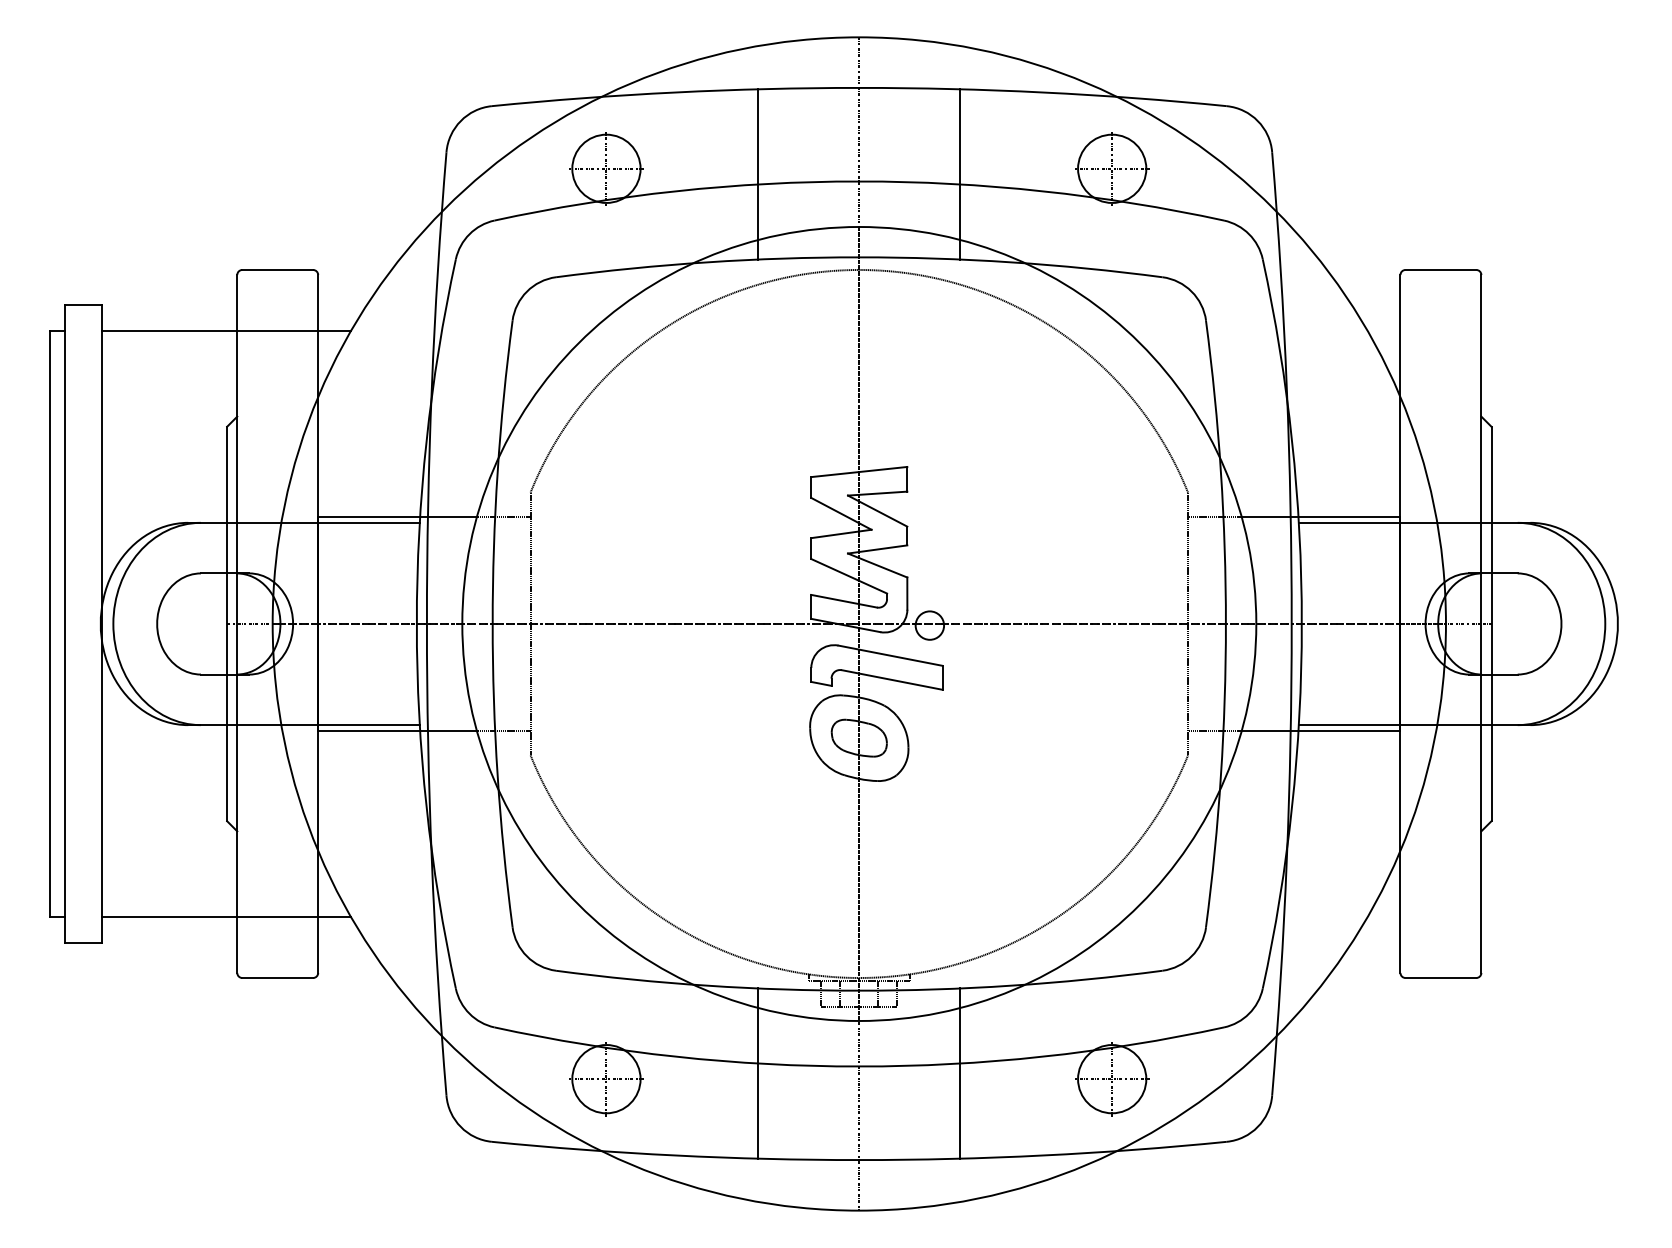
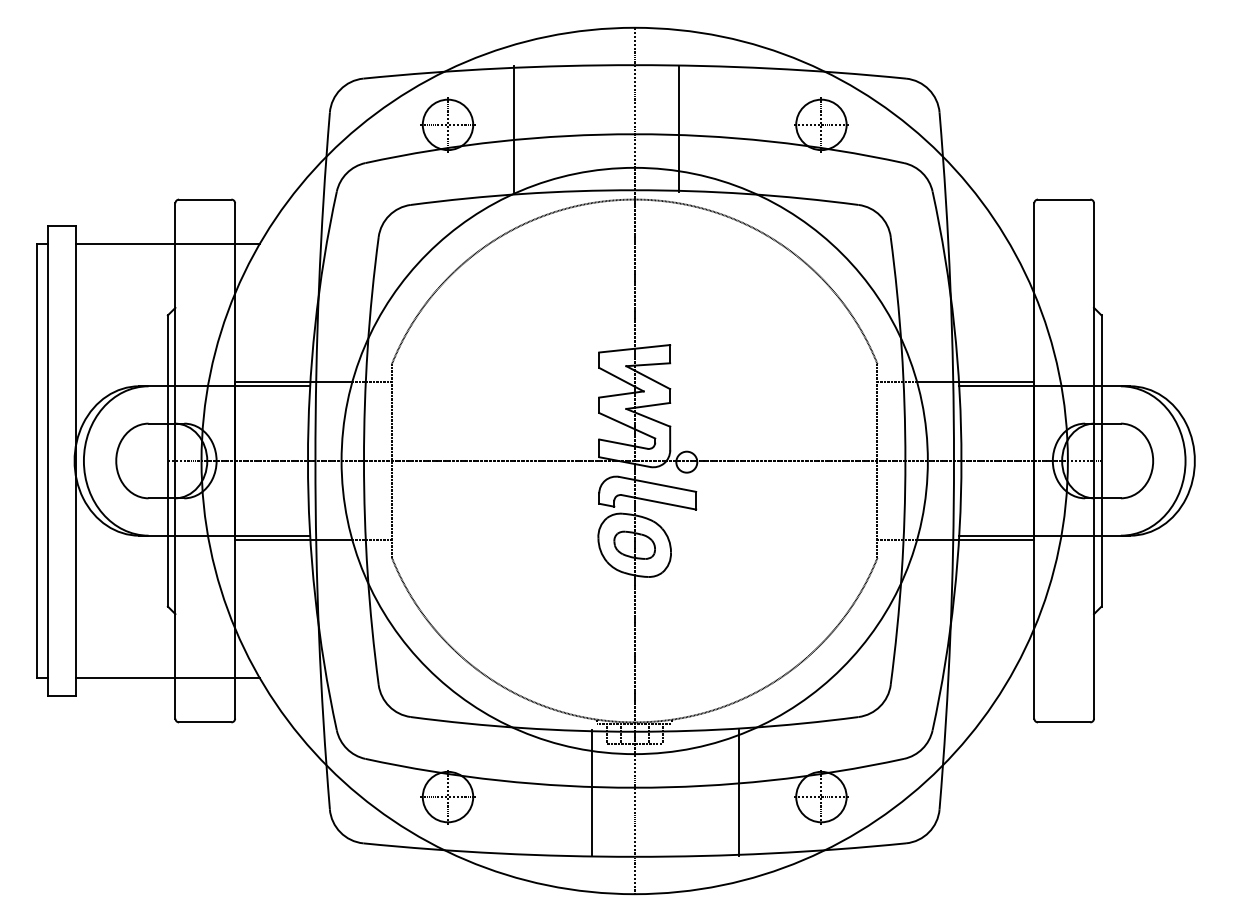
line: (758, 174) -> (513, 129), moved
line: (960, 174) -> (679, 129), moved
line: (758, 1073) -> (592, 792), moved
line: (960, 1073) -> (738, 792), moved

